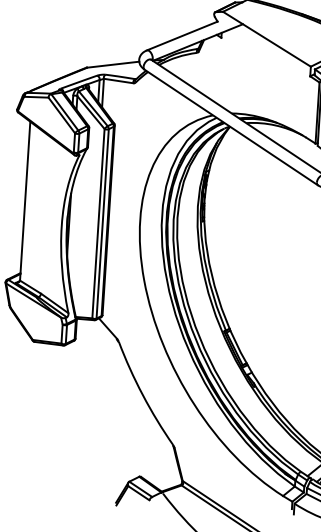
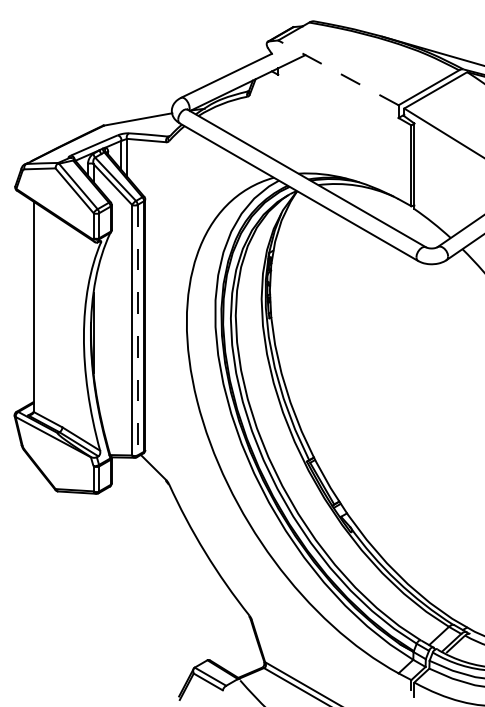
line: (267, 39) -> (338, 72), solid -> dashed
line: (102, 224) -> (137, 330), solid -> dashed

